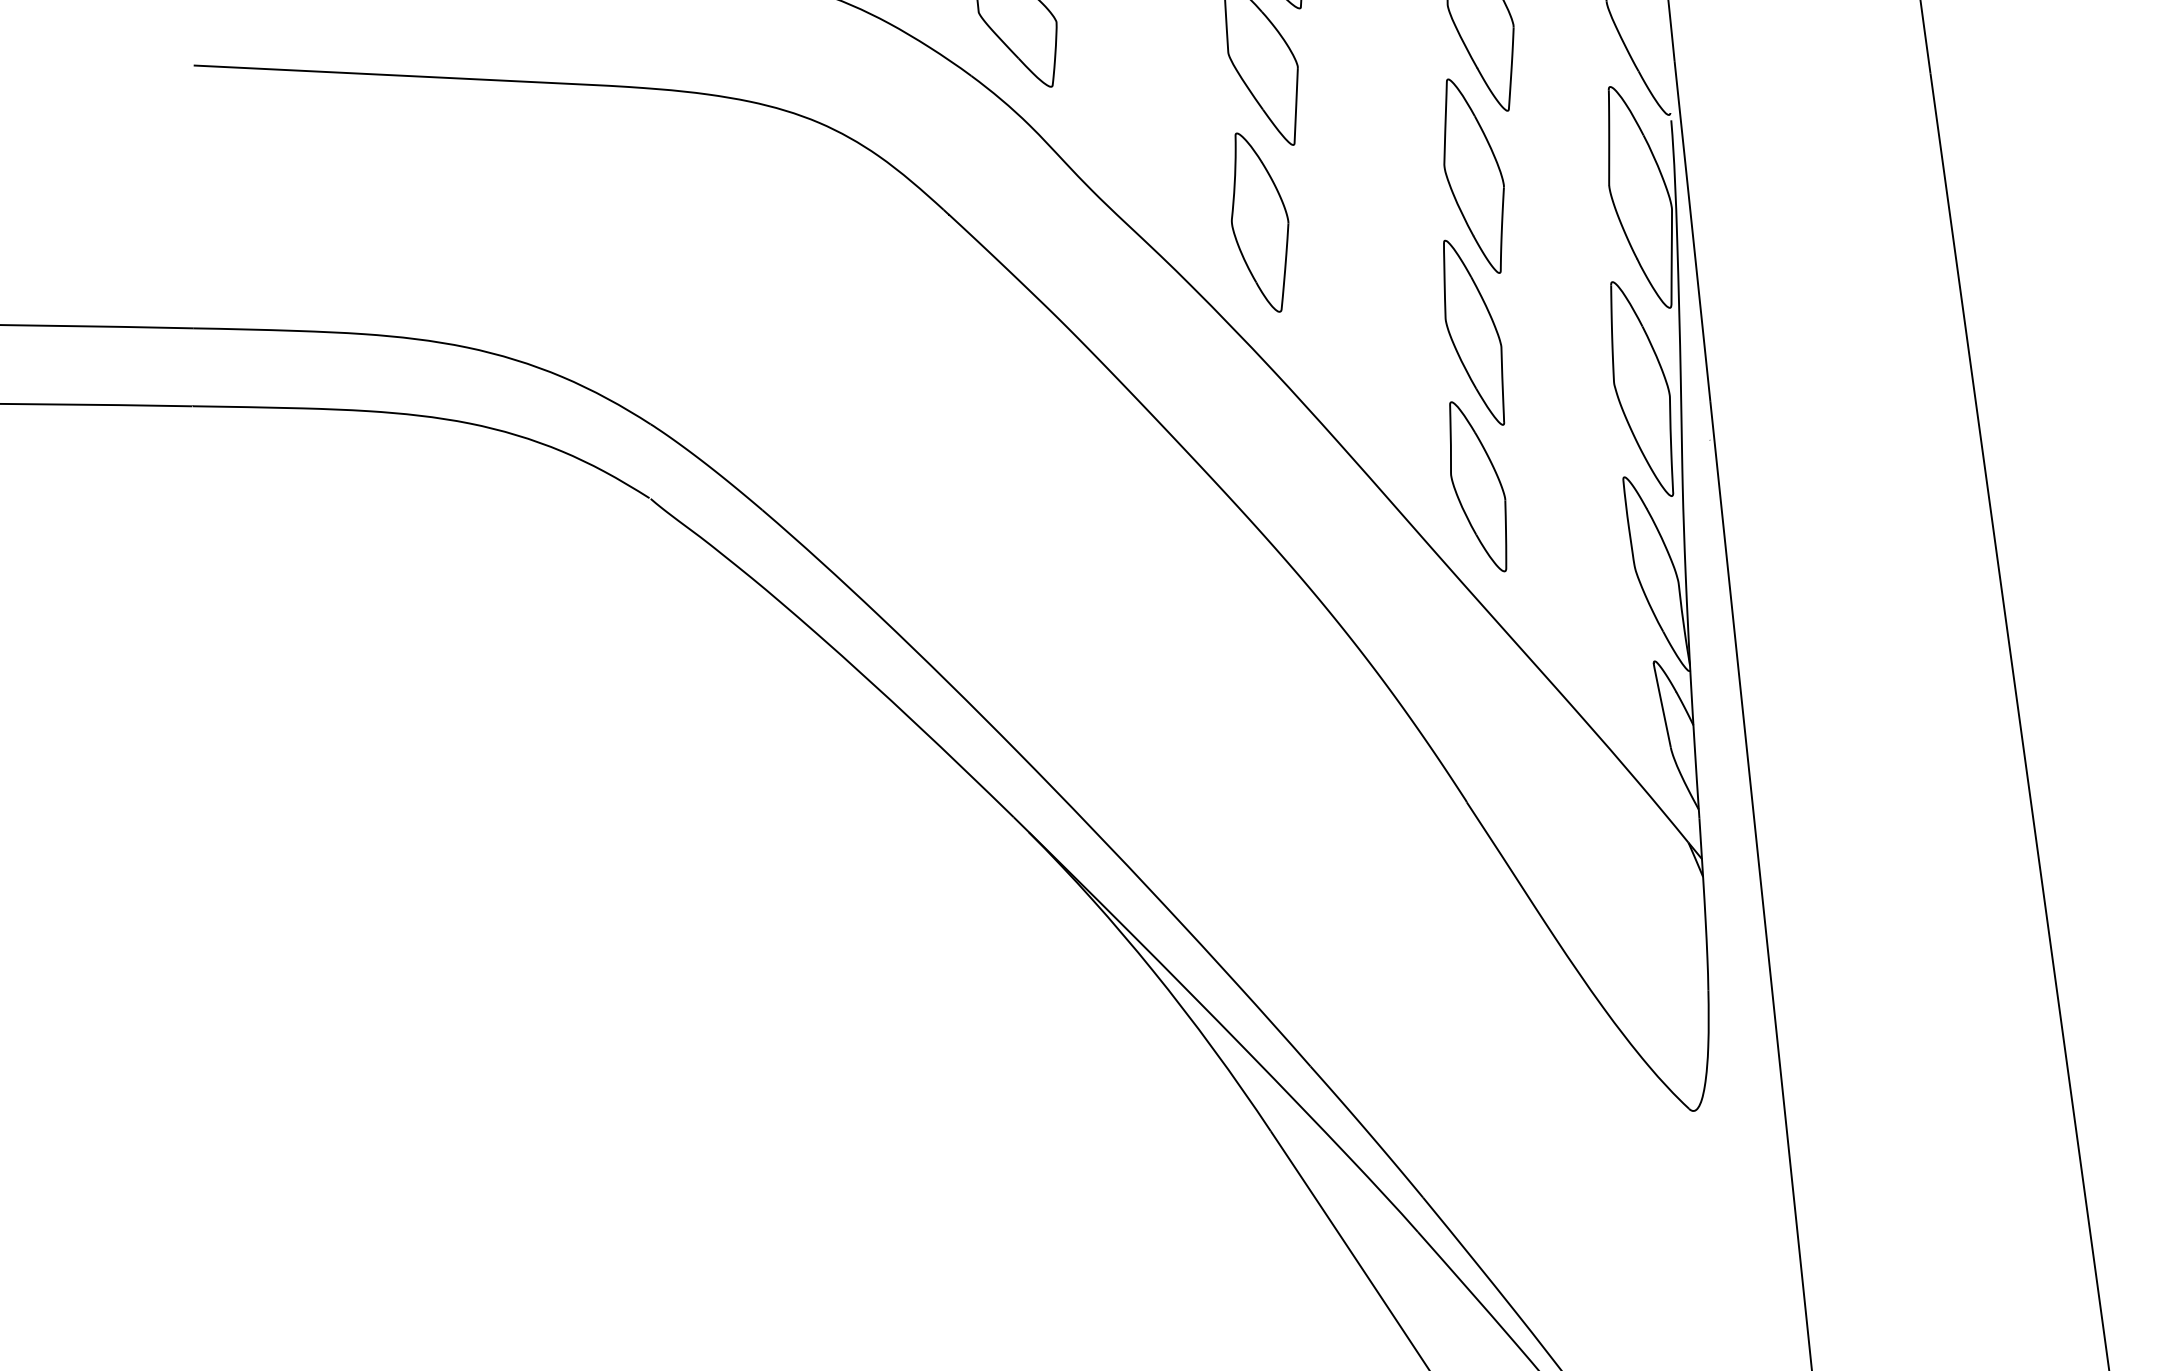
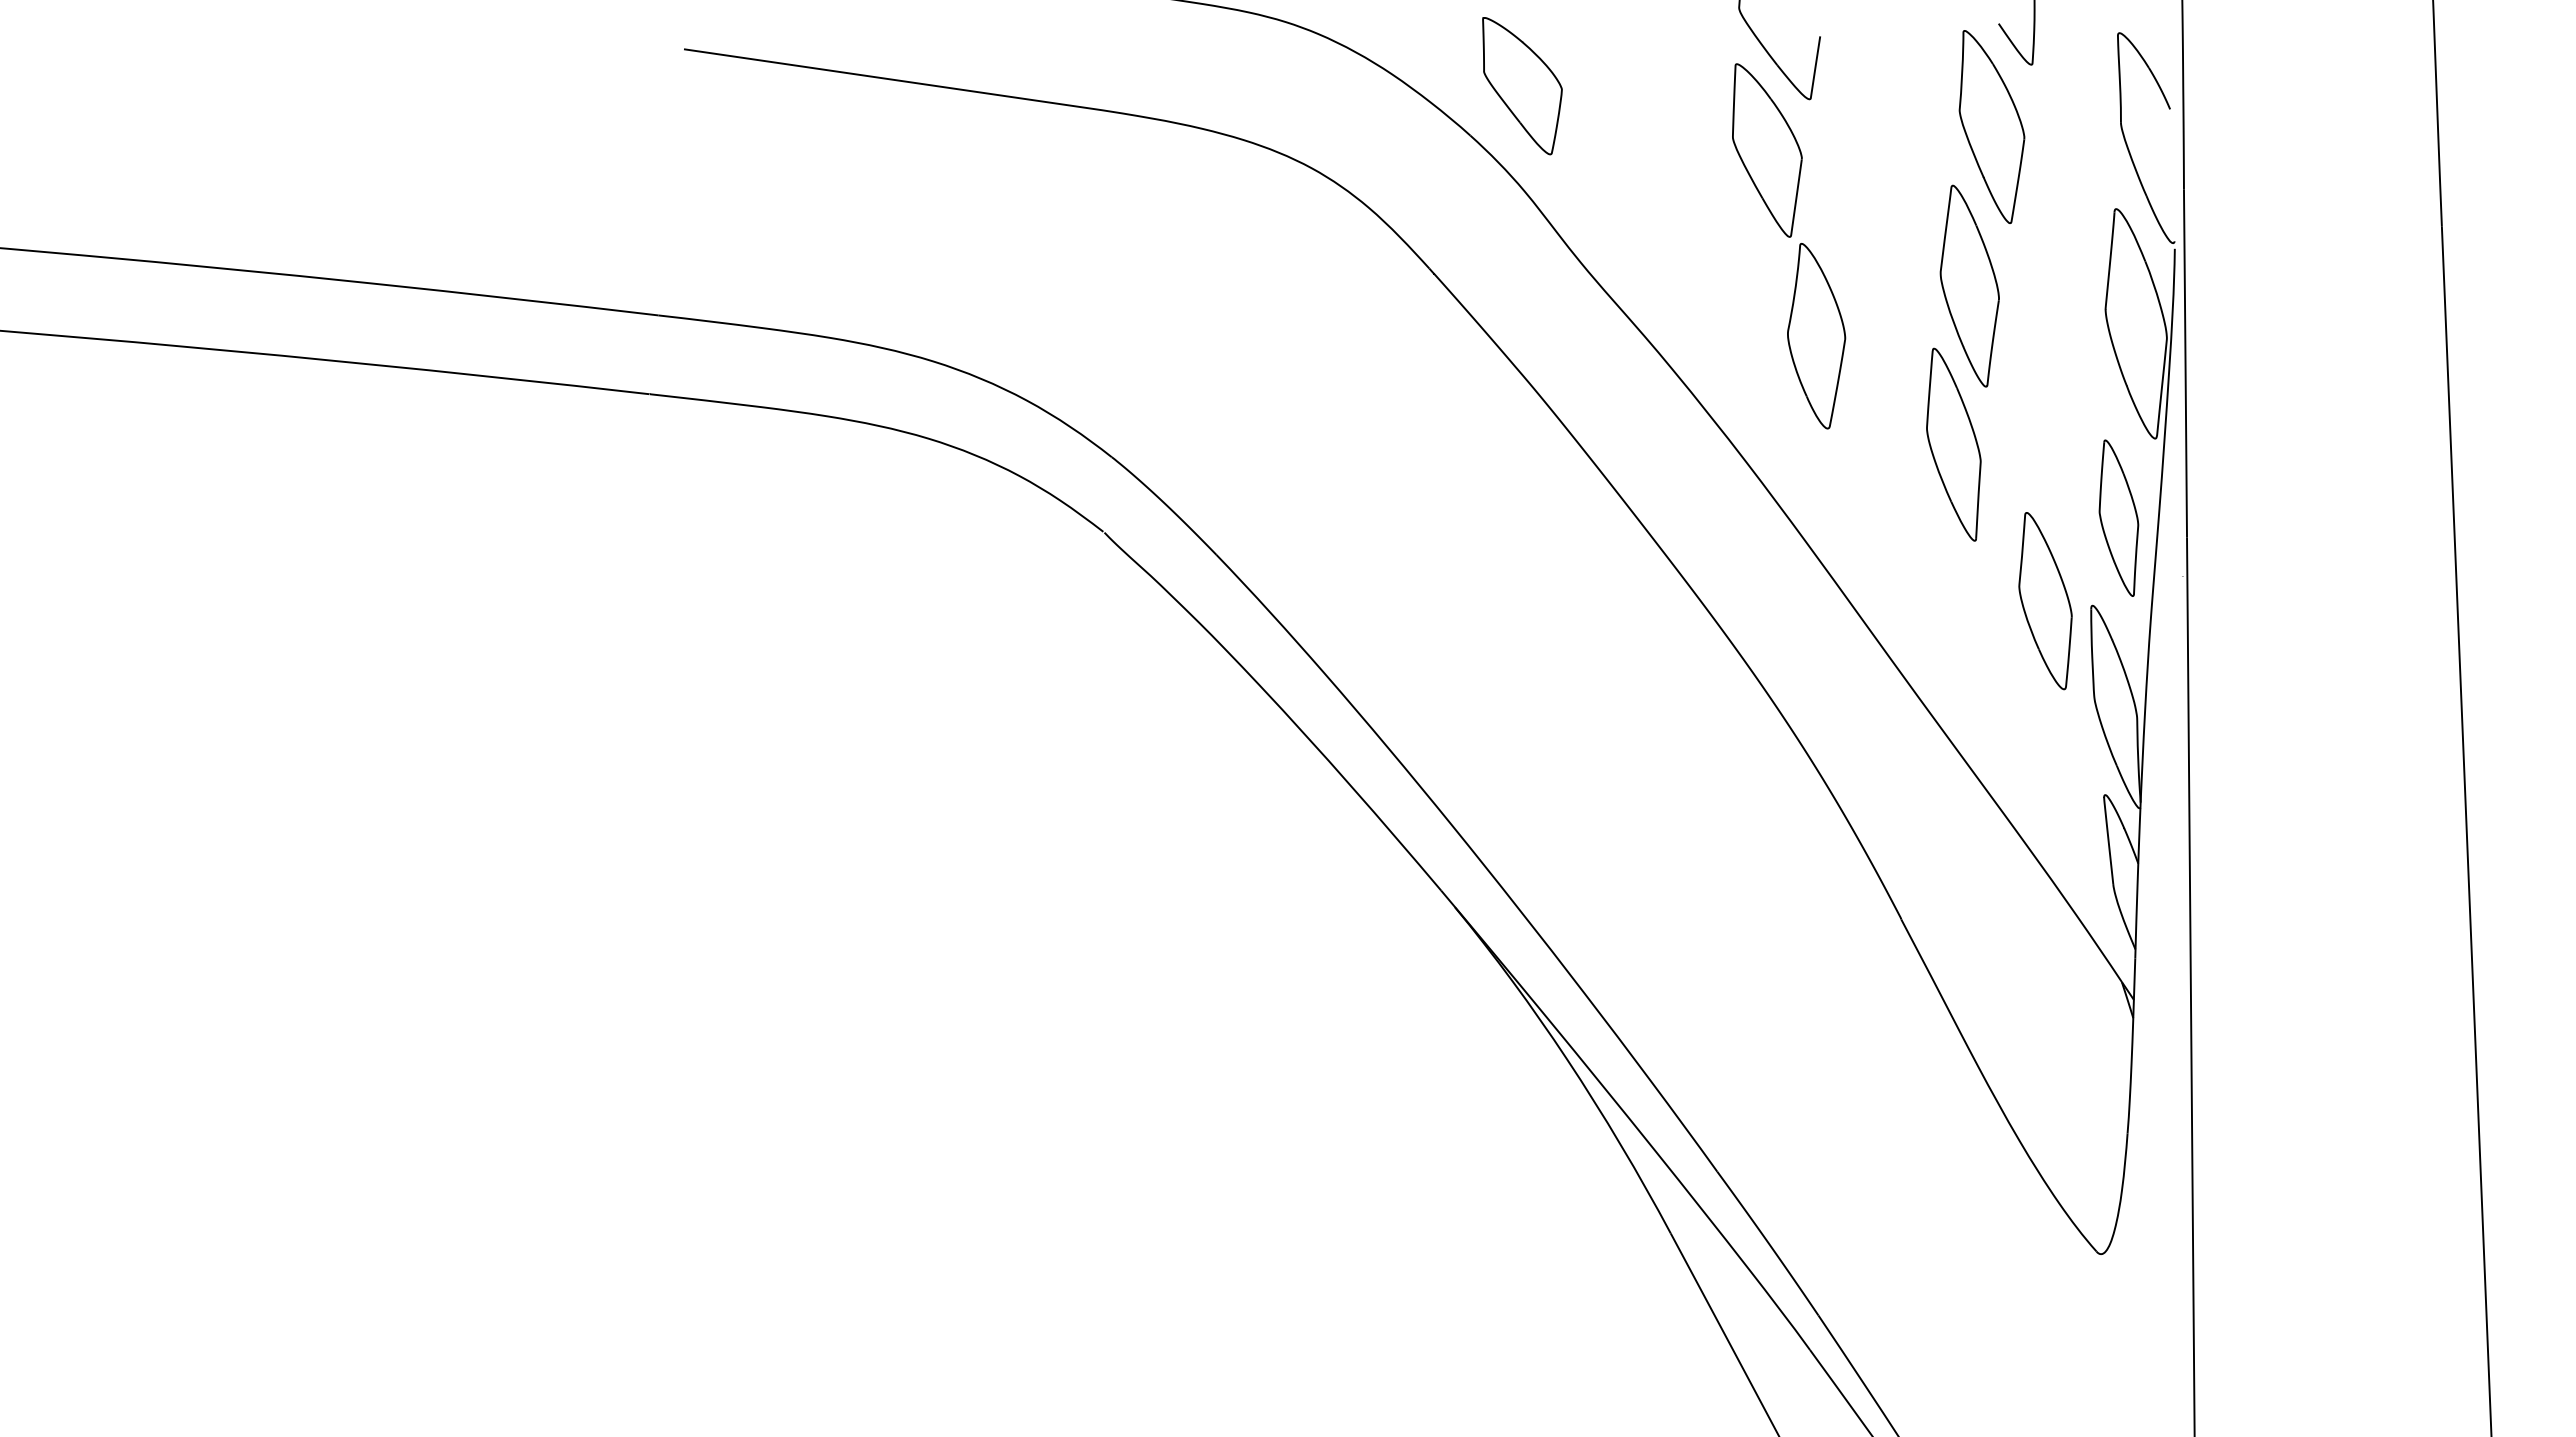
part: (1260, 222) -> (1816, 336), moved
part: (1641, 389) -> (2118, 518), size x0.7
part: (1478, 487) -> (2045, 601), moved

